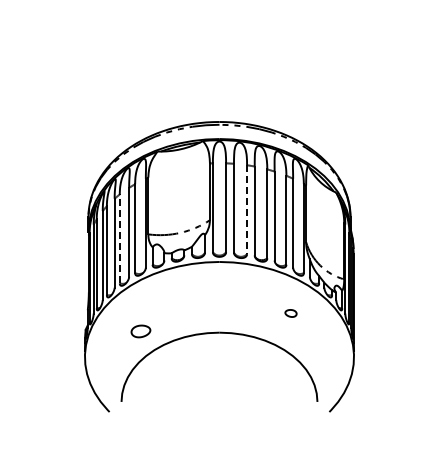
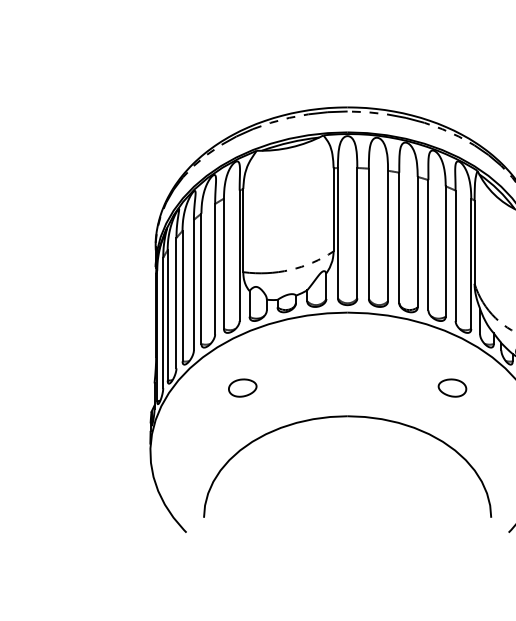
line: (247, 210) -> (388, 237), dashed -> solid
line: (119, 238) -> (201, 278), dashed -> solid
part: (290, 313) -> (451, 388), size x1.67
part: (140, 331) -> (242, 388), moved

